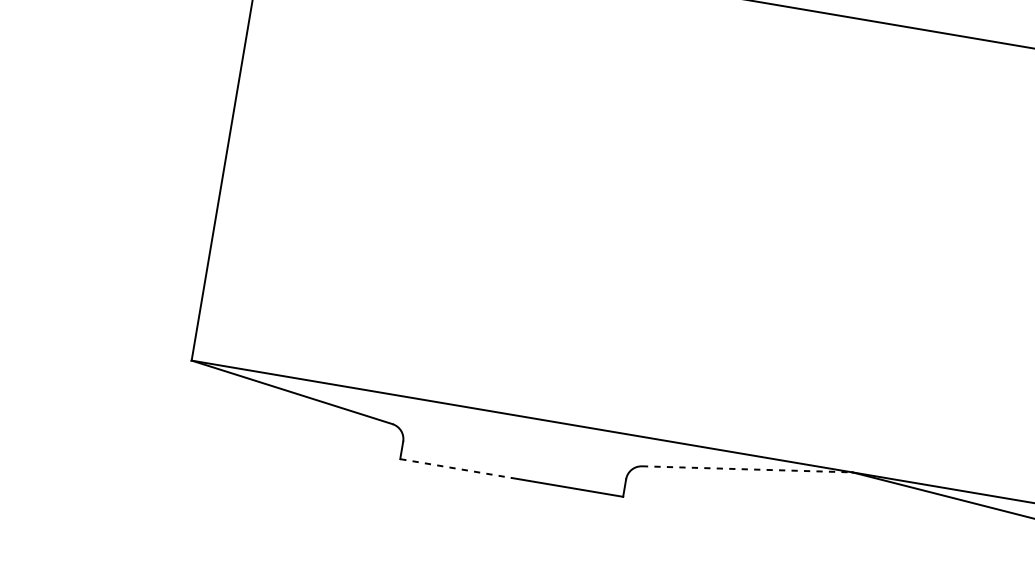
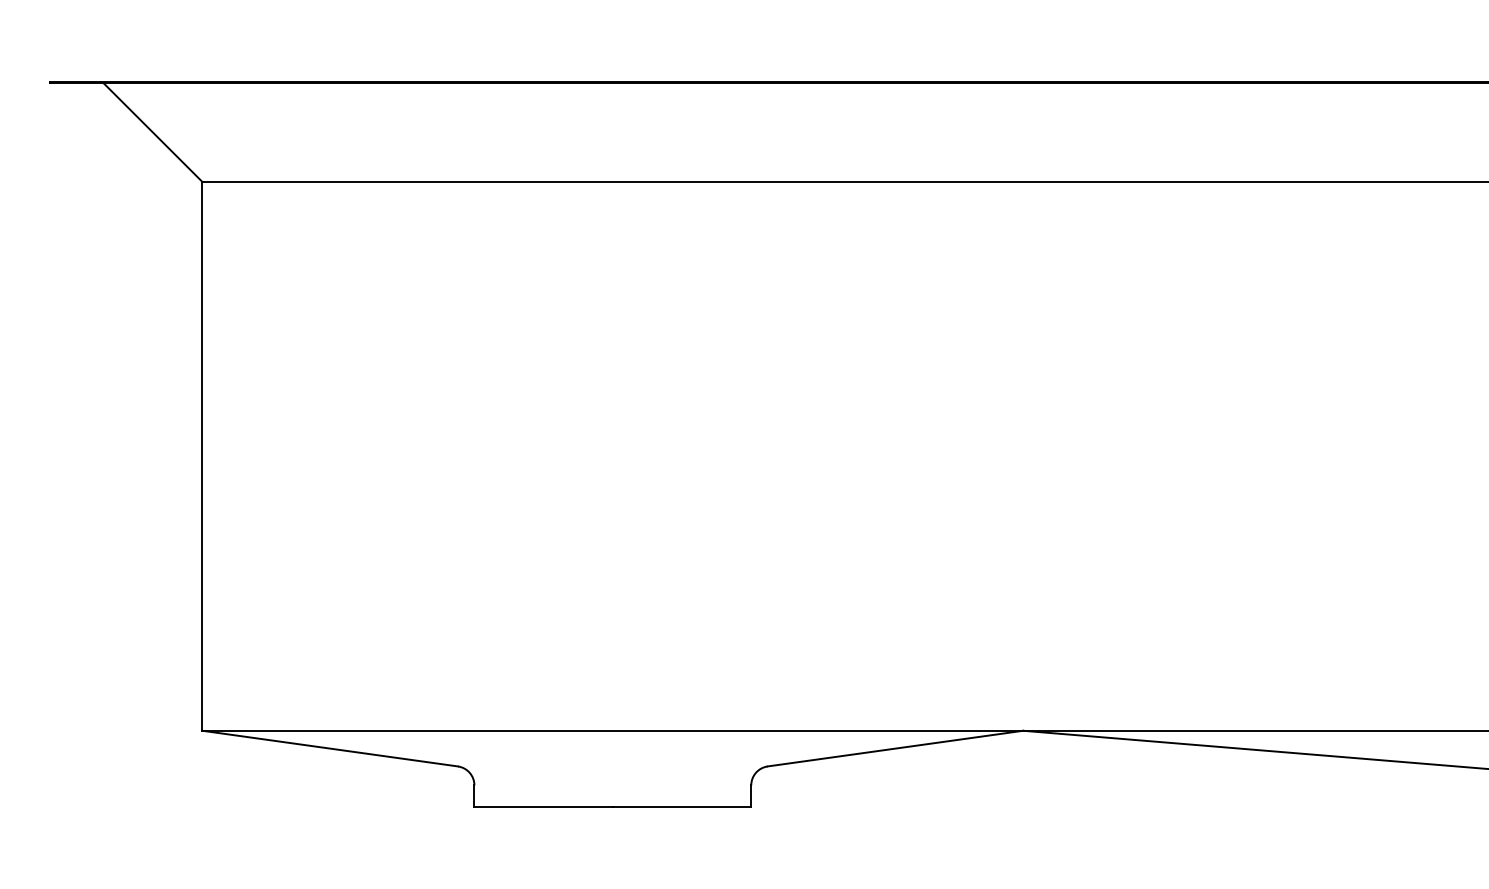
line: (456, 468) -> (544, 807), dashed -> solid
line: (747, 469) -> (895, 748), dashed -> solid

